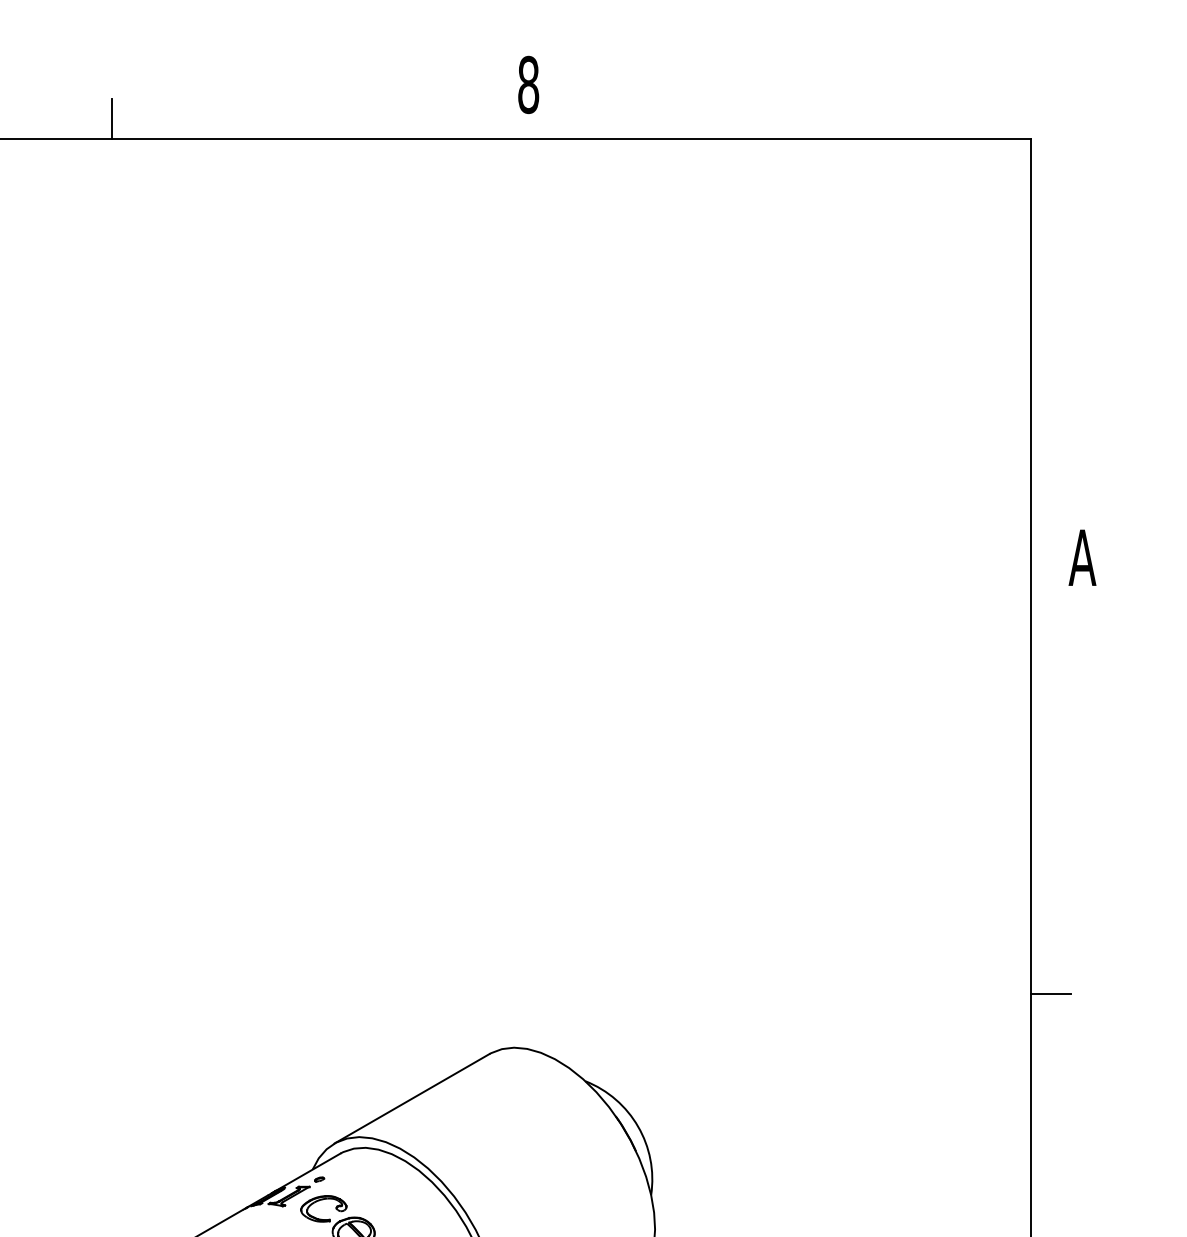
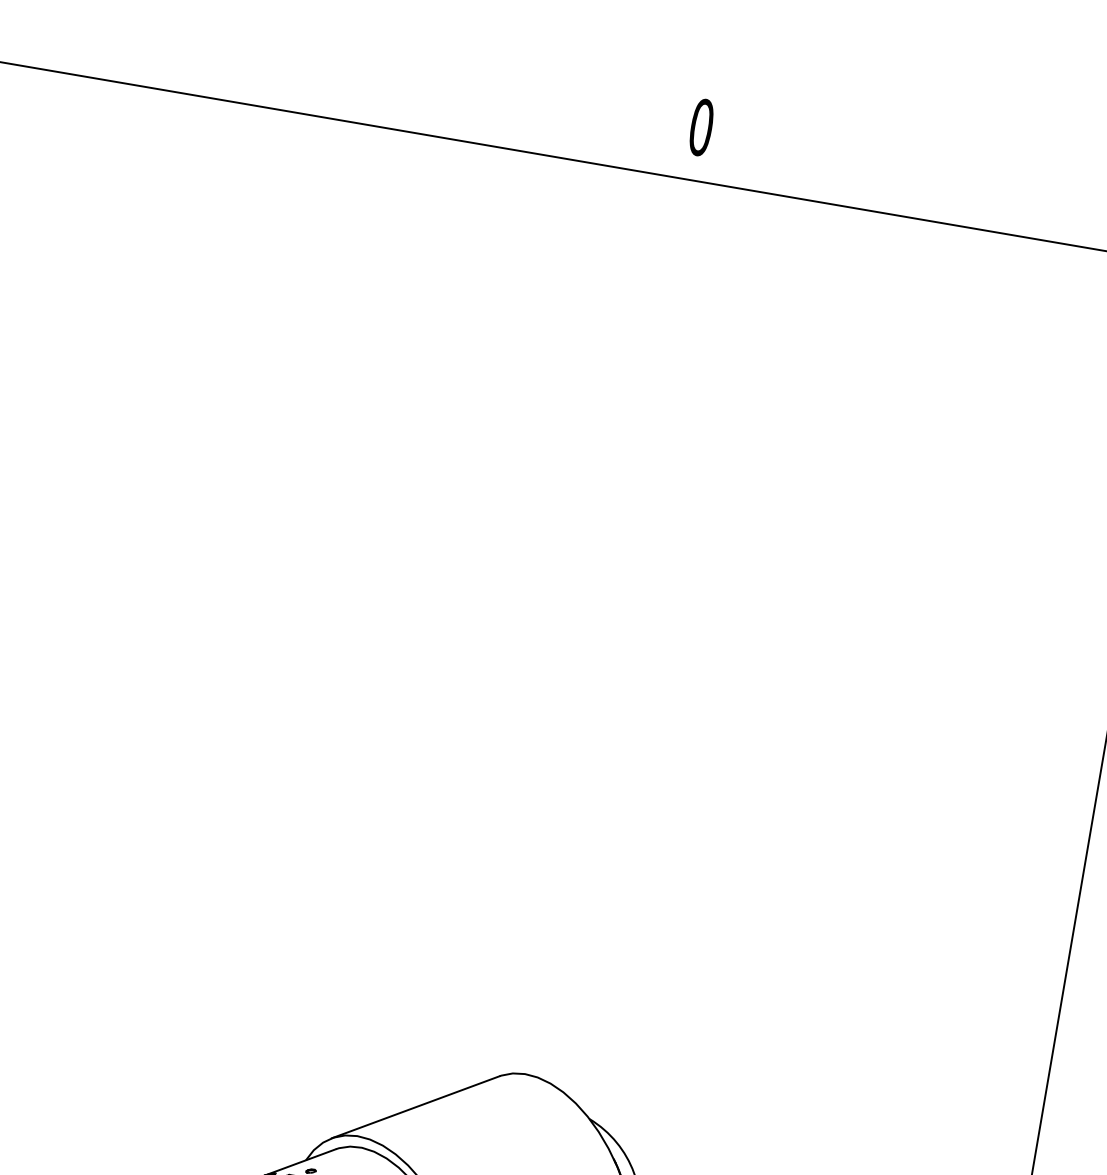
text: (528, 84) -> (701, 127), 8 -> 0
line: (112, 118) -> (285, 90), removed
line: (1050, 993) -> (1062, 1111), removed

